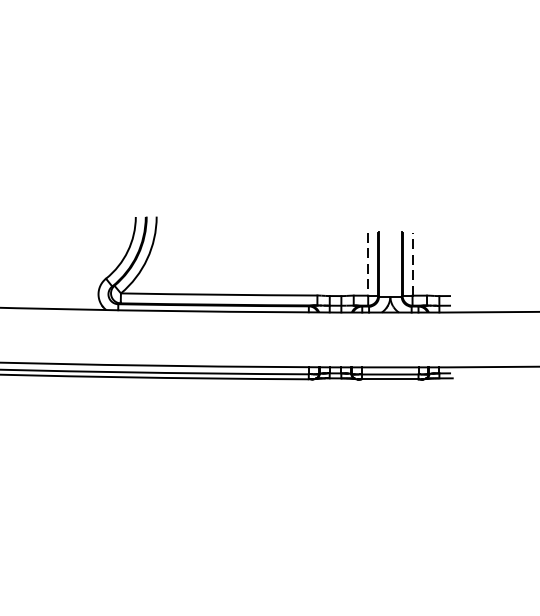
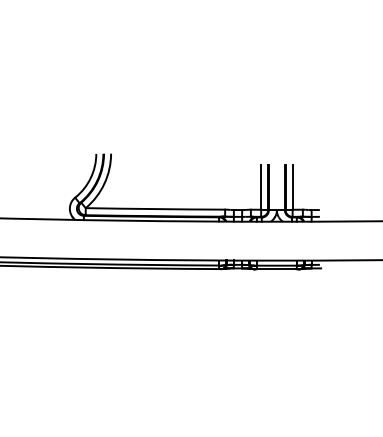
line: (412, 262) -> (292, 186), dashed -> solid
line: (368, 264) -> (261, 187), dashed -> solid

